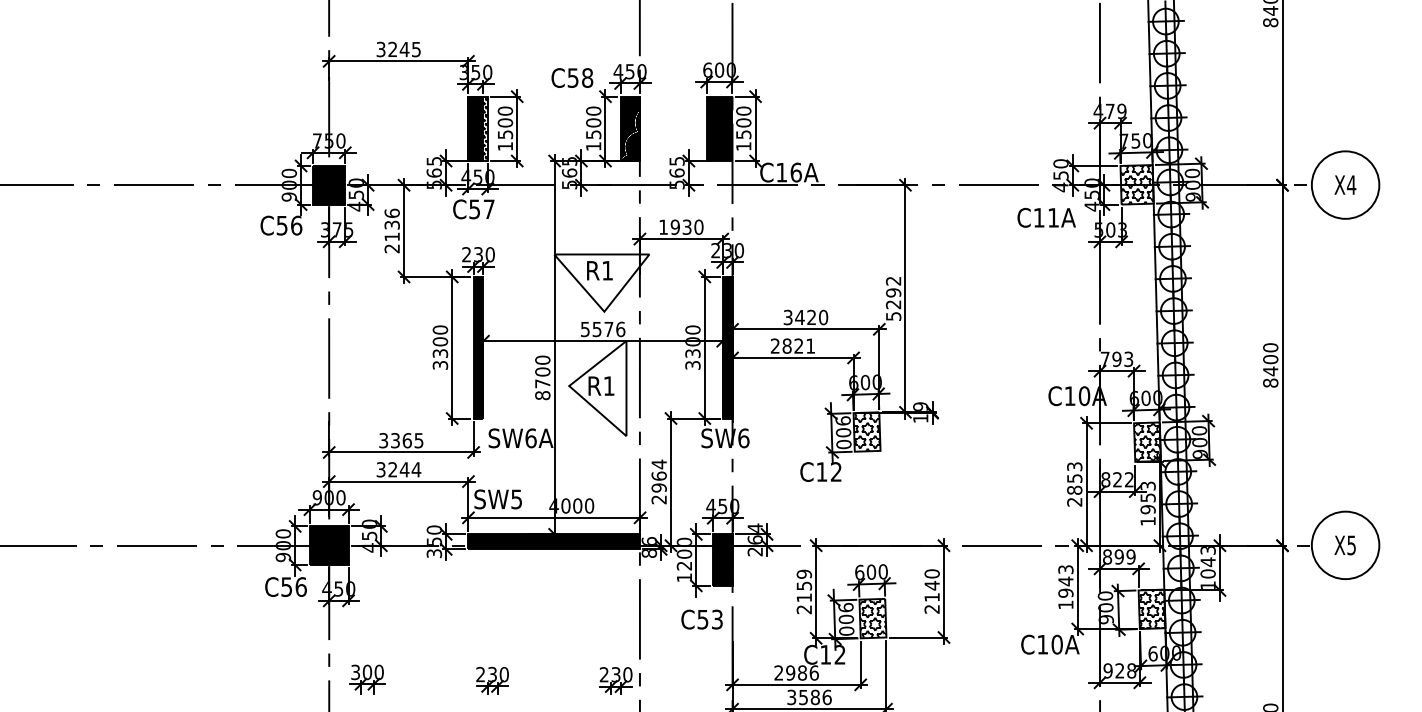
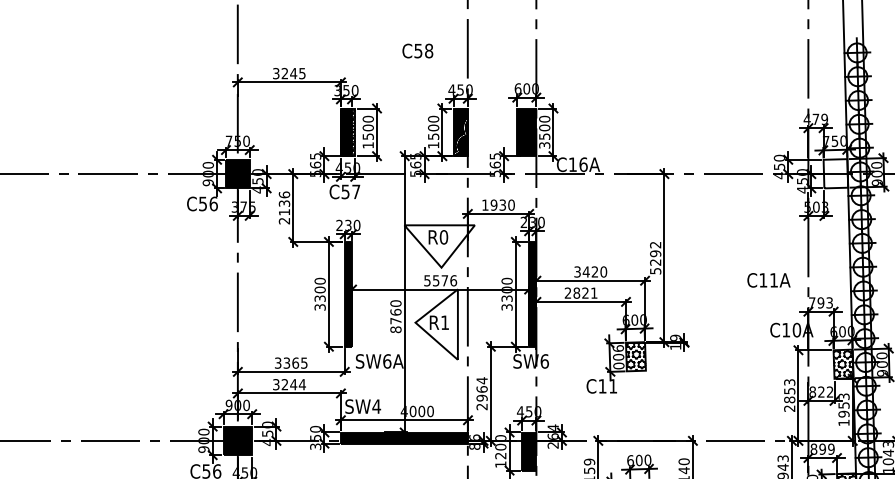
text: (572, 77) -> (417, 50), moved
text: (743, 146) -> (544, 145), 1500 -> 3500
hatch: (1136, 184) -> (835, 173), removed
text: (1046, 217) -> (768, 280), moved
text: (607, 270) -> (443, 237), R1 -> R0
text: (542, 371) -> (395, 311), 8700 -> 8760
text: (835, 471) -> (612, 385), C12 -> C11
text: (516, 499) -> (376, 406), SW5 -> SW4

